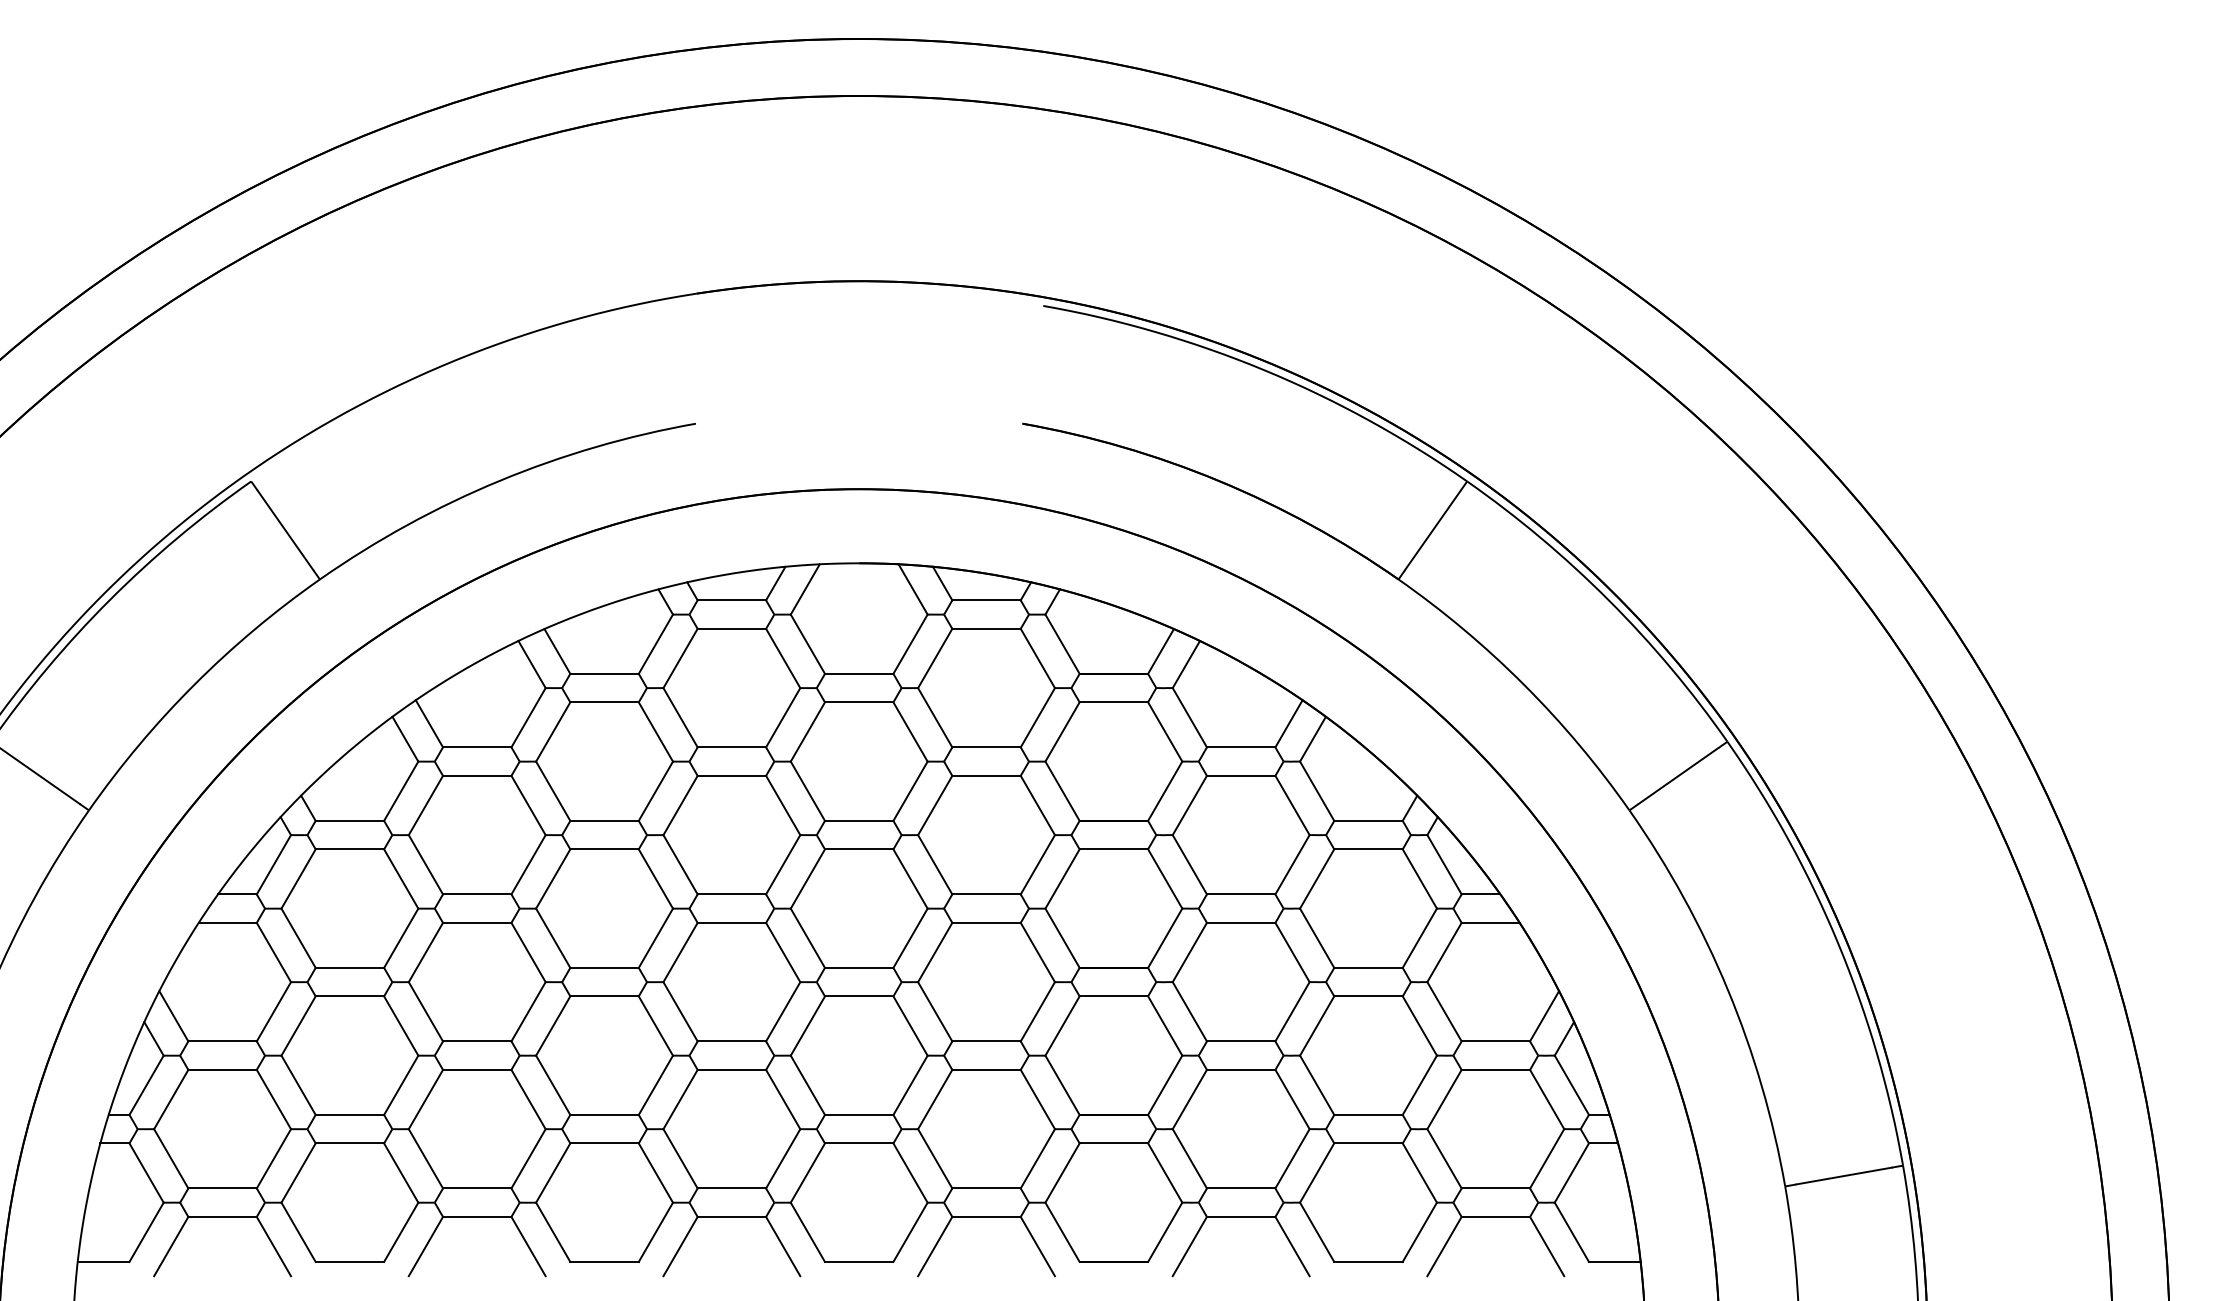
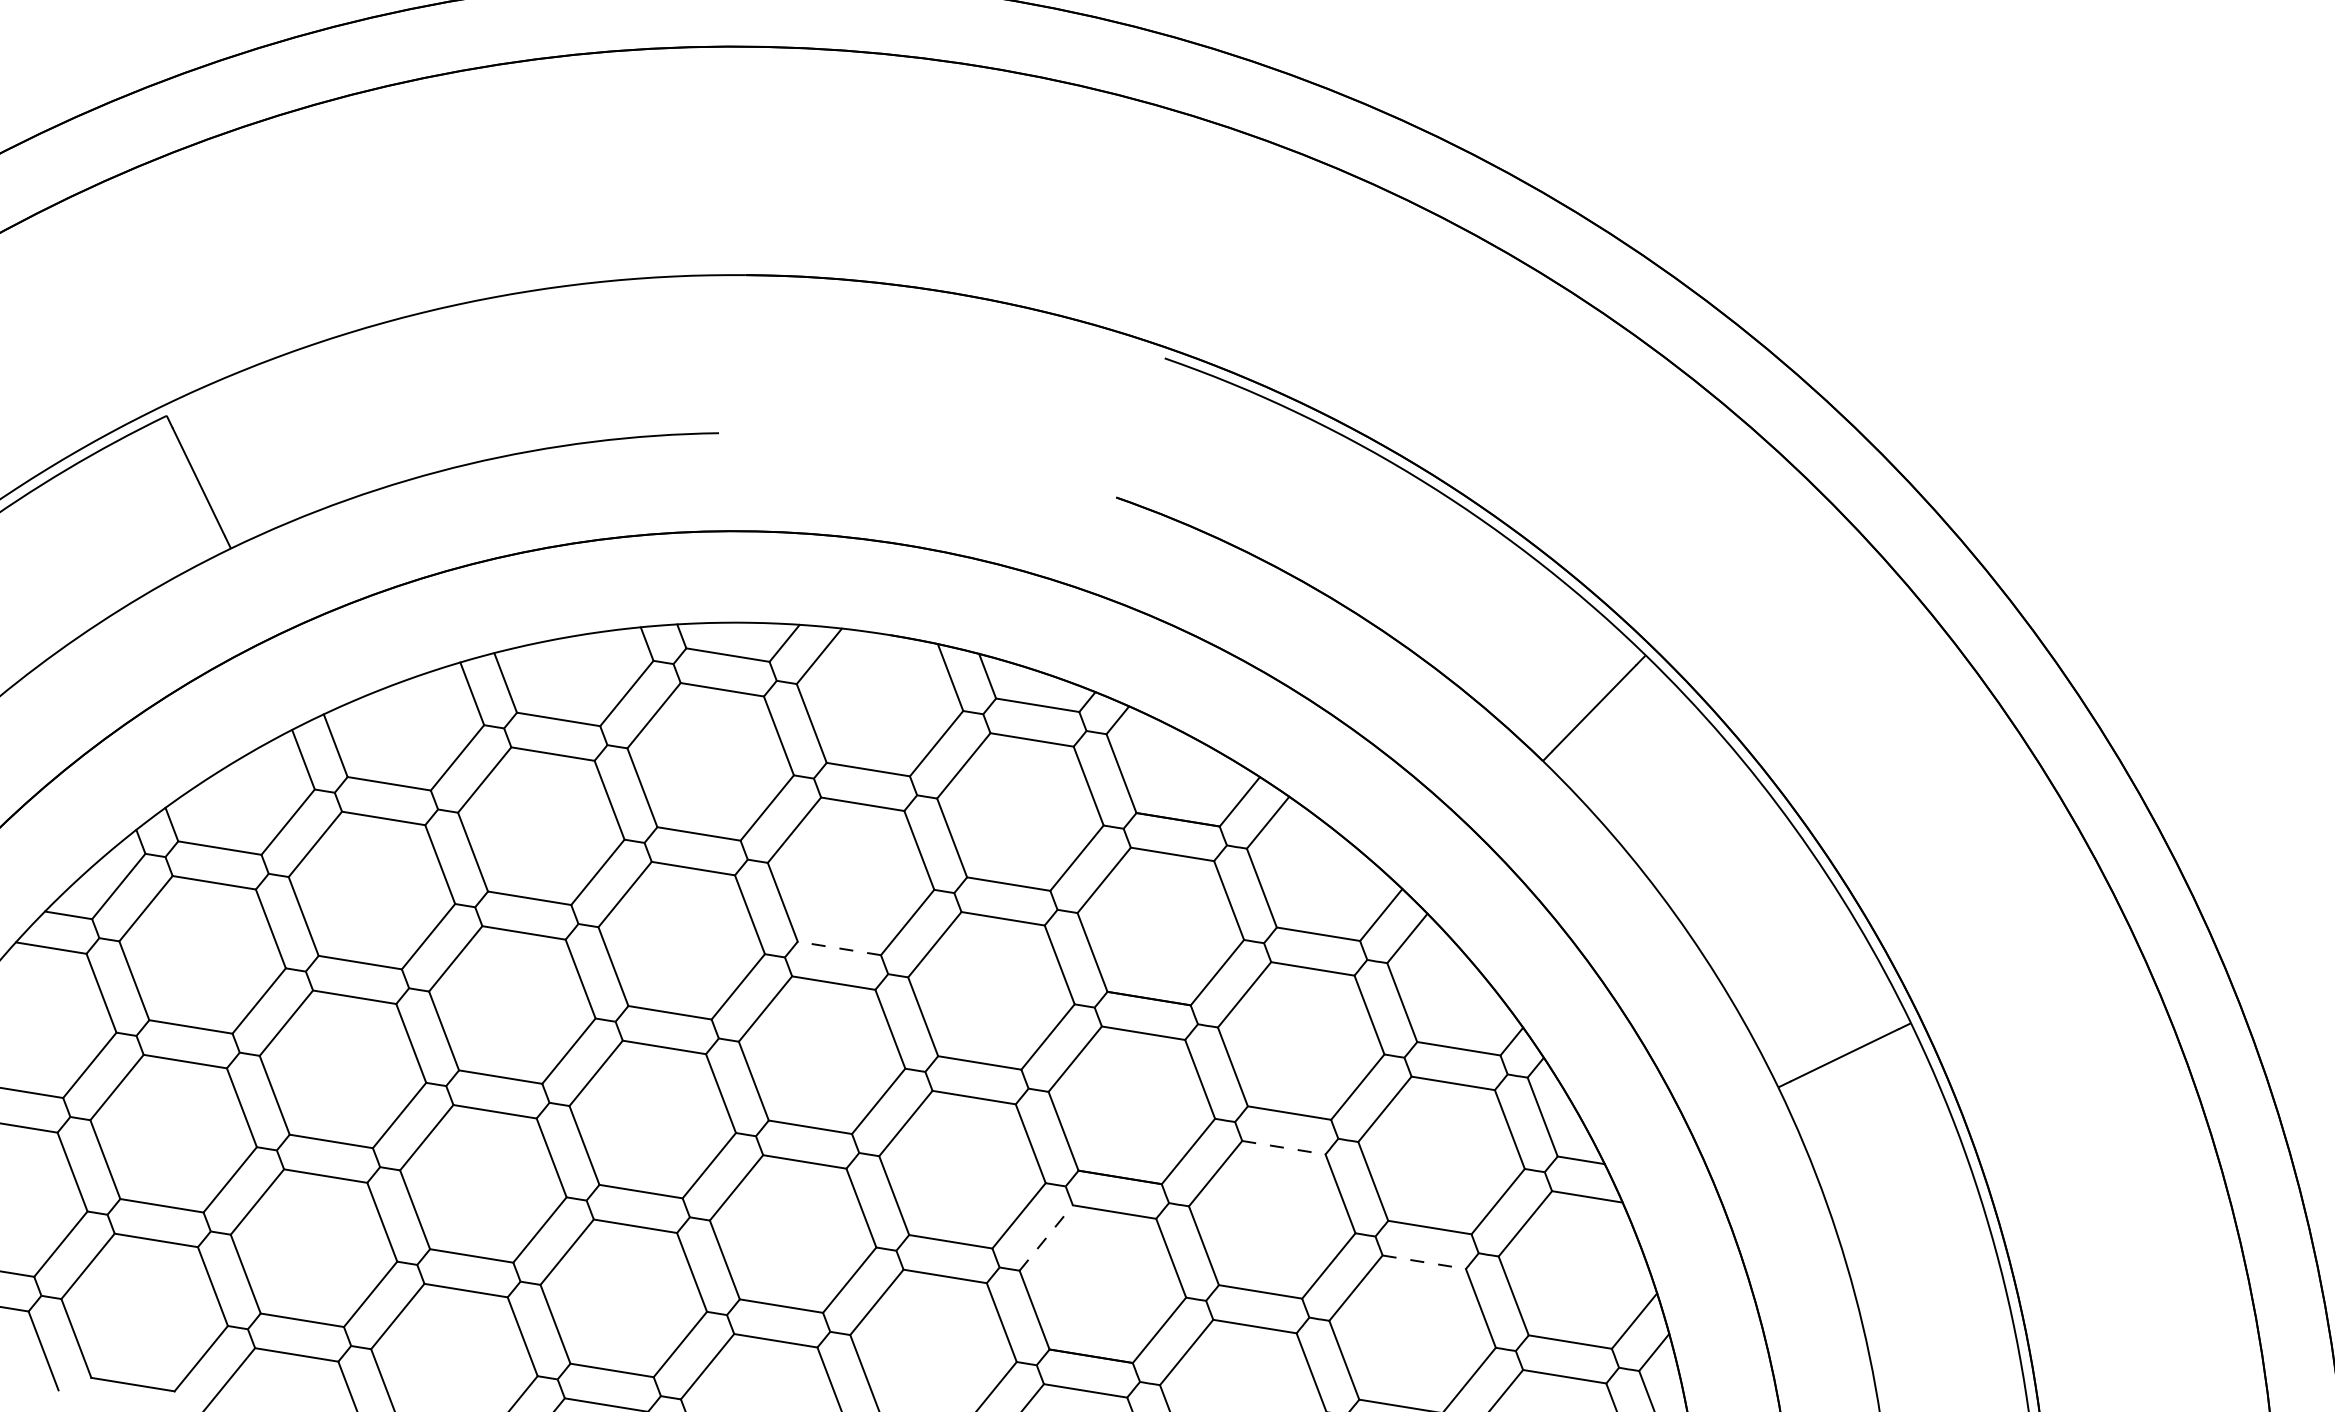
line: (858, 820) -> (838, 947), solid -> dashed
line: (1241, 922) -> (1284, 1147), solid -> dashed
line: (1368, 996) -> (1424, 1262), solid -> dashed
line: (1062, 1025) -> (1046, 1237), solid -> dashed

